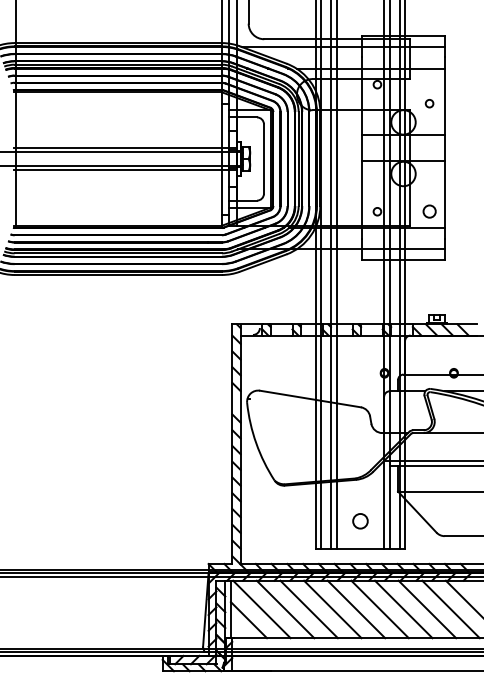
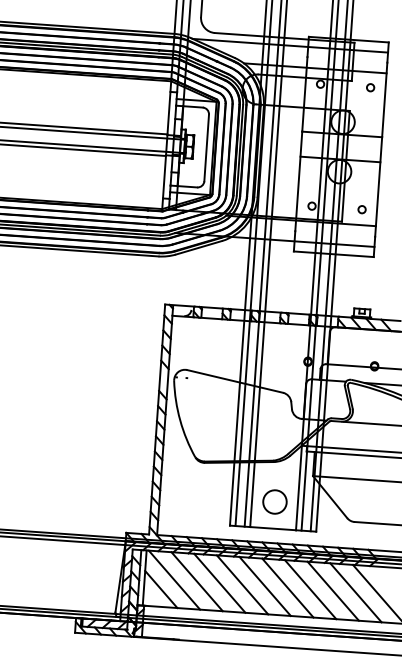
circle: (429, 103) -> (370, 87), moved
circle: (429, 211) -> (362, 209), size x0.62
circle: (360, 521) -> (274, 502), size x1.67

